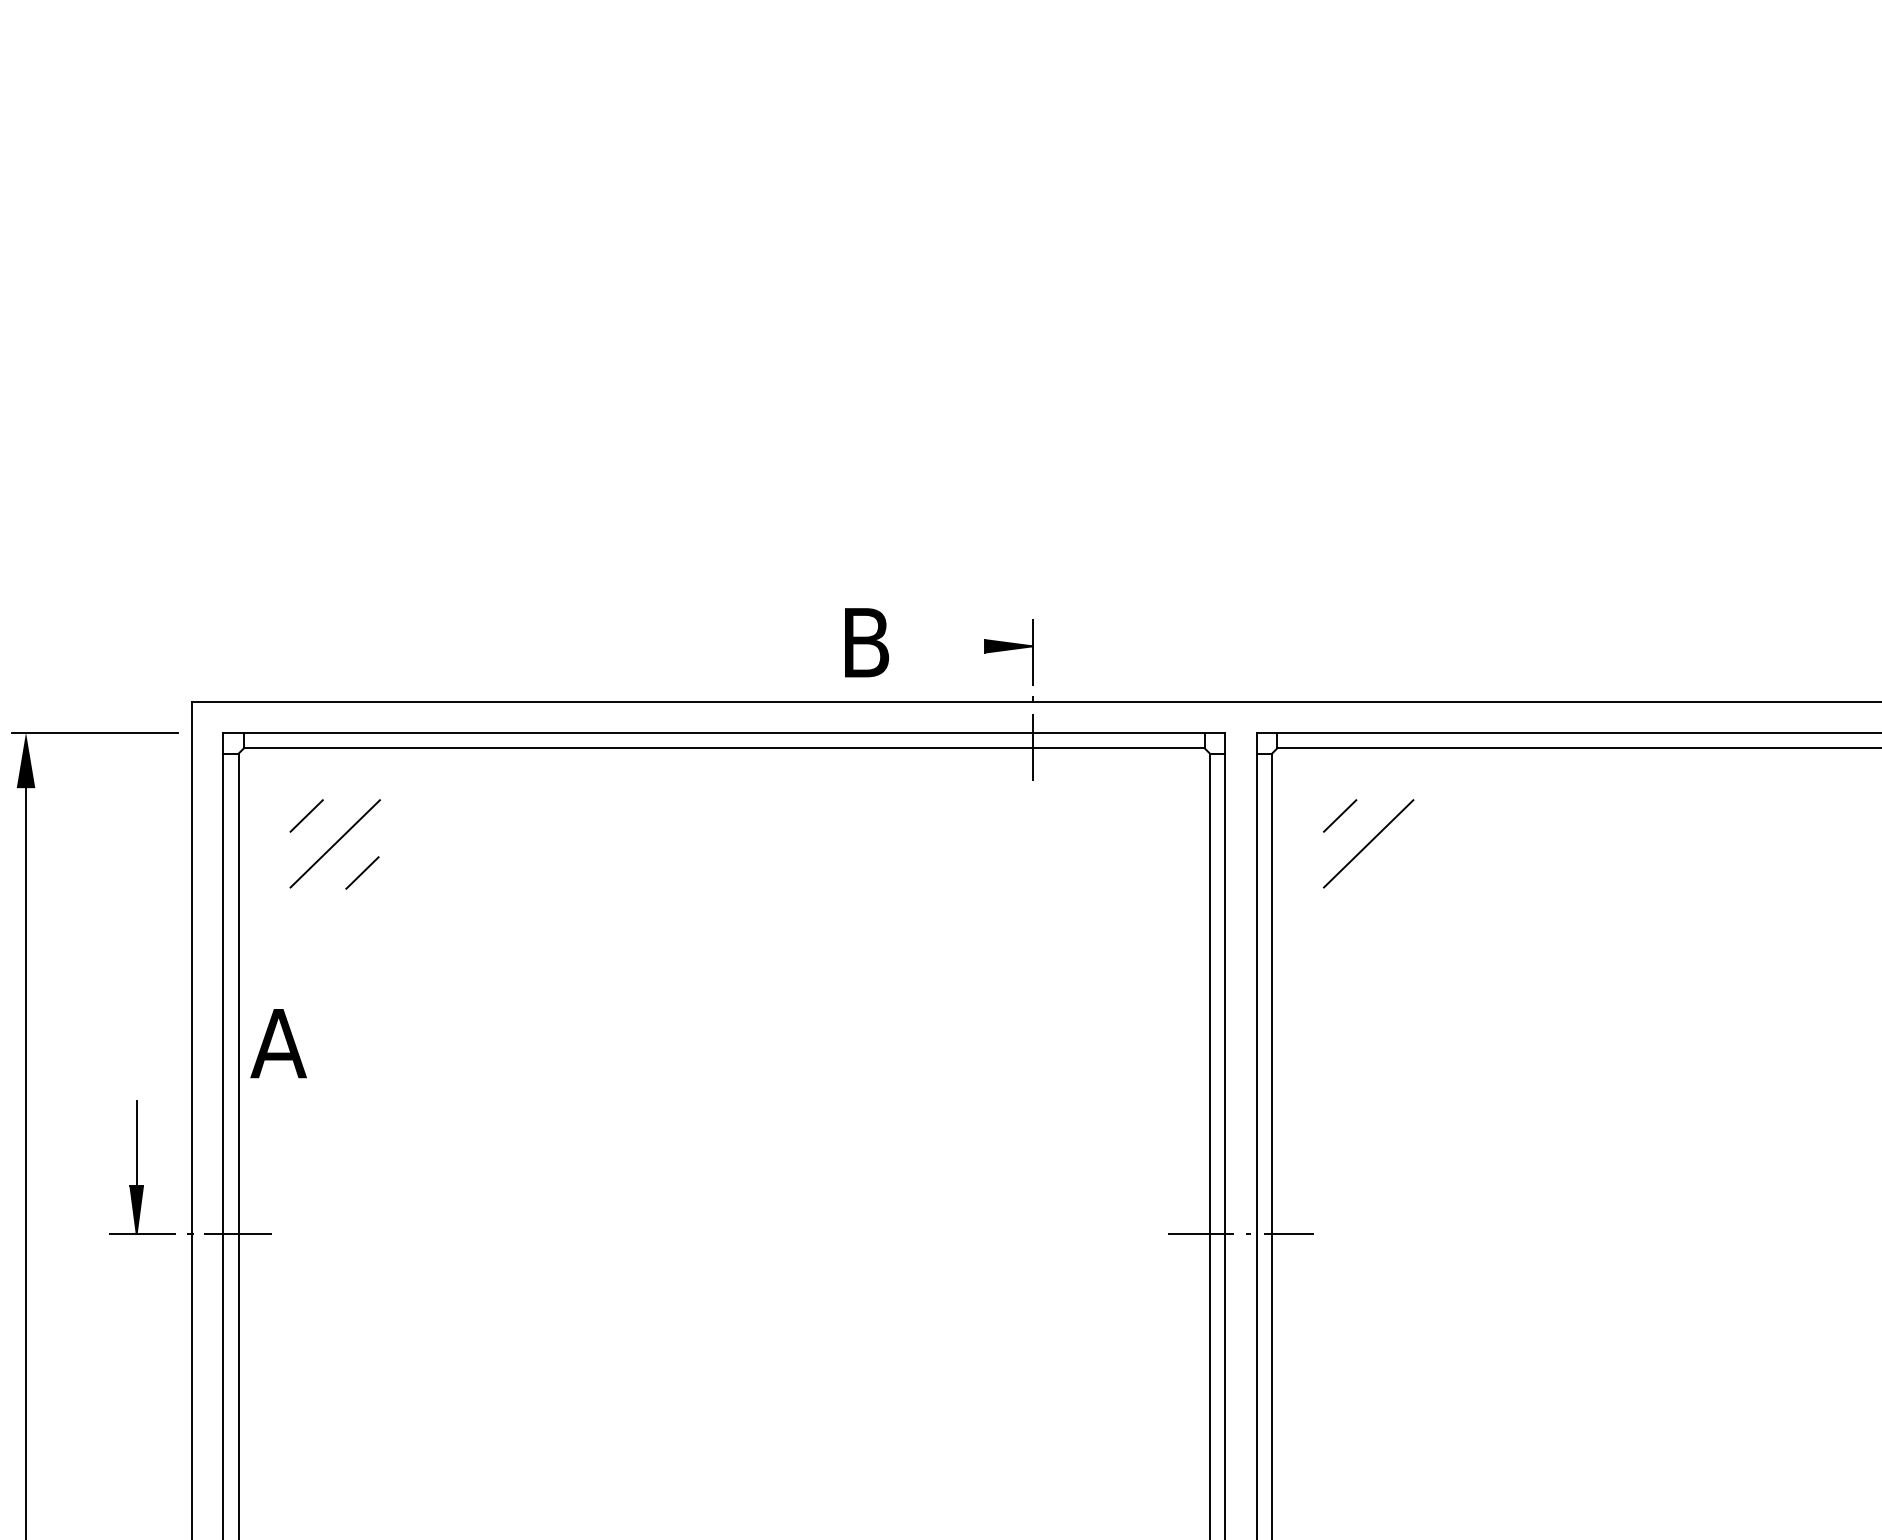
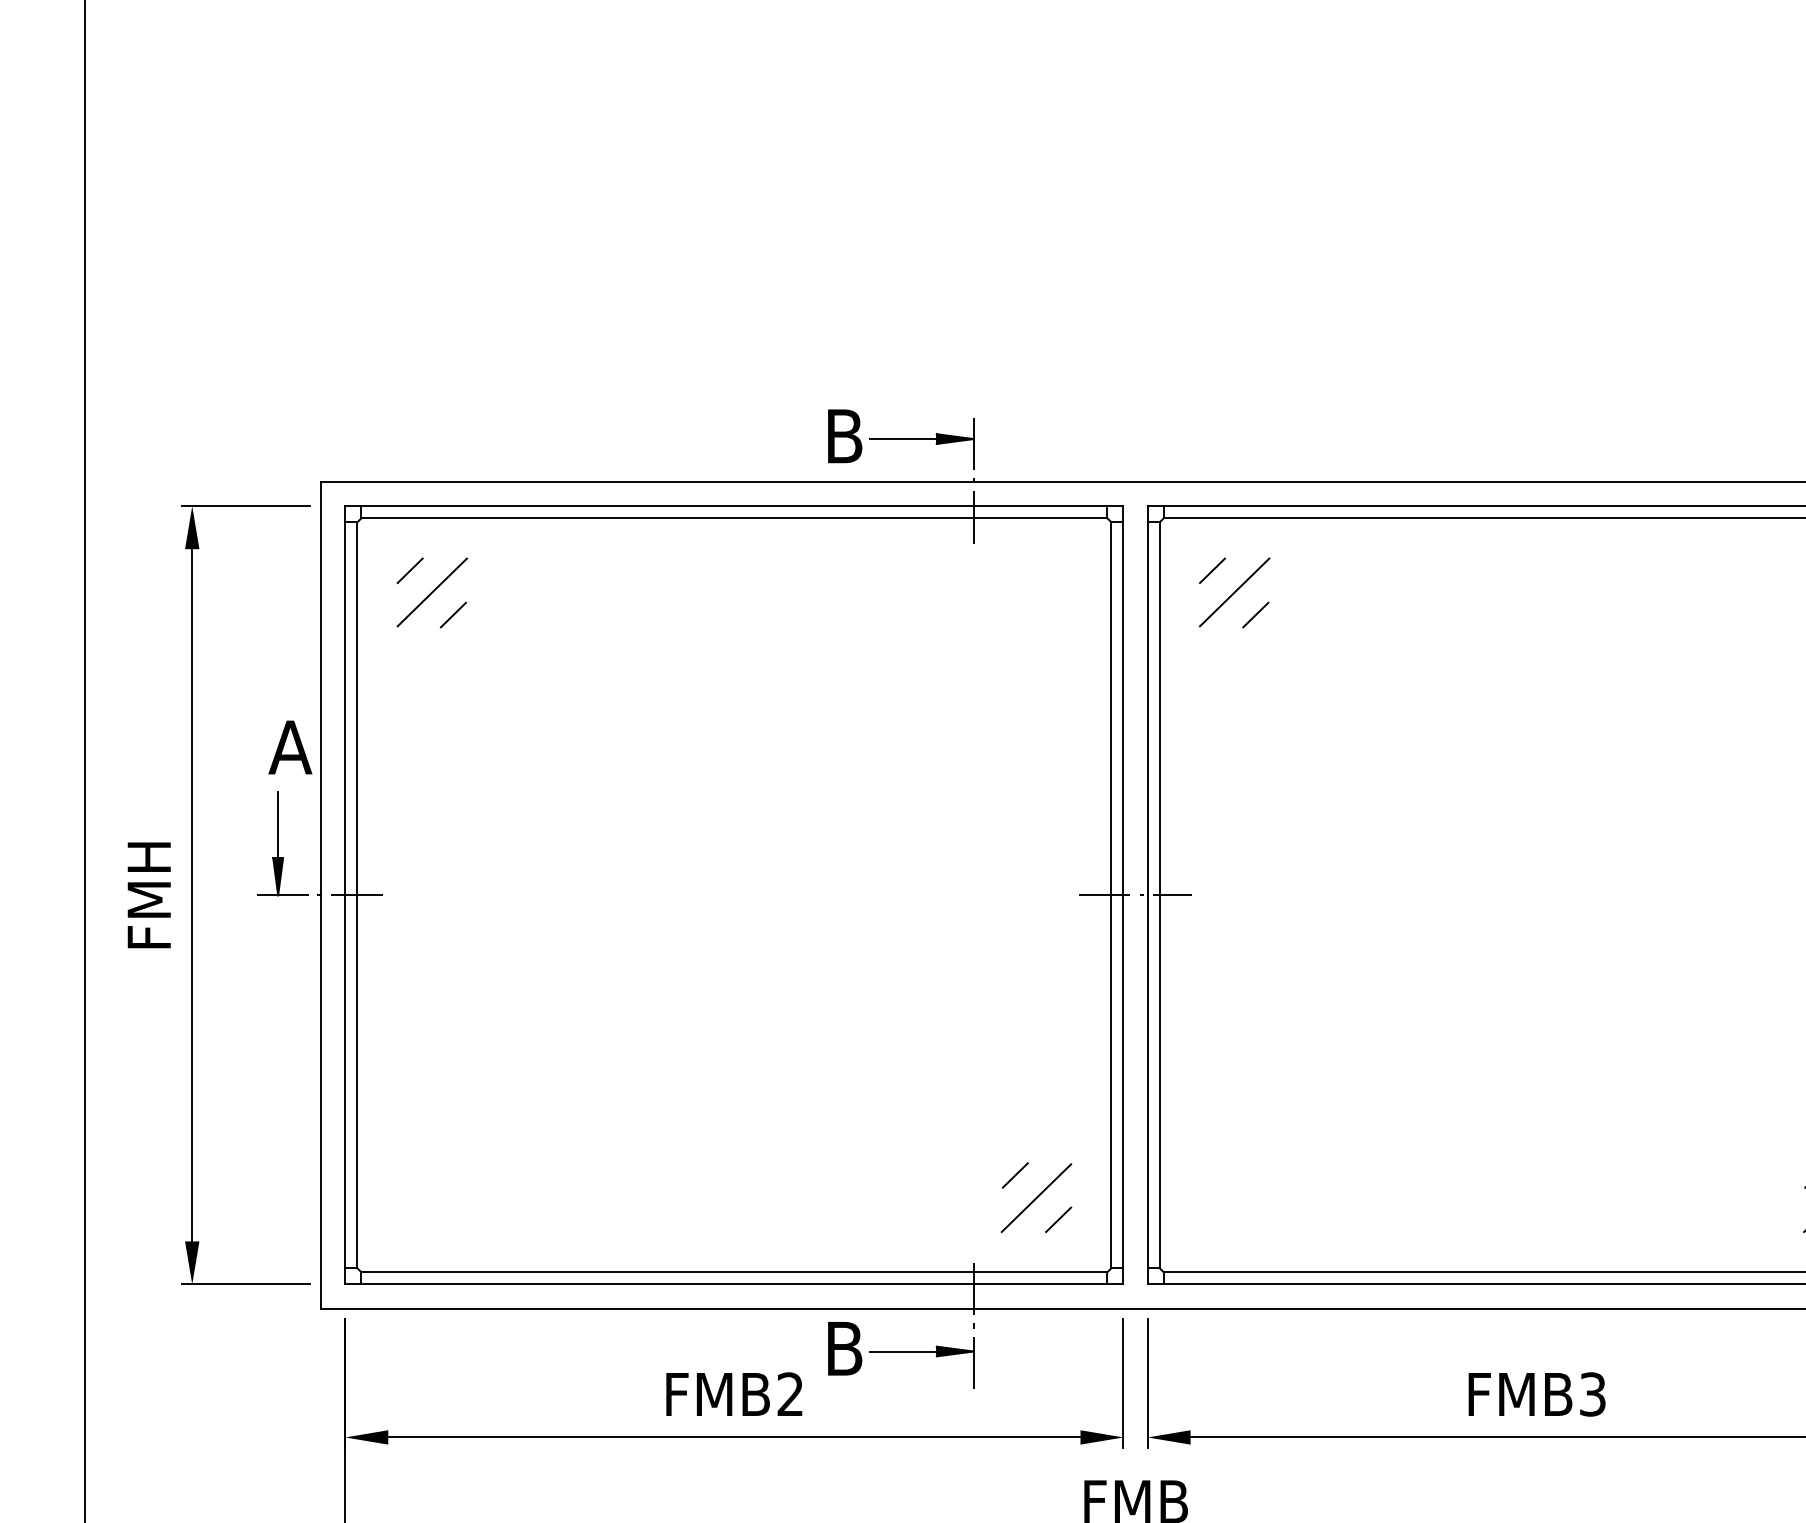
line: (942, 646) -> (903, 439), added
line: (1395, 872) -> (1255, 614), added
text: (278, 1043) -> (290, 747), moved

